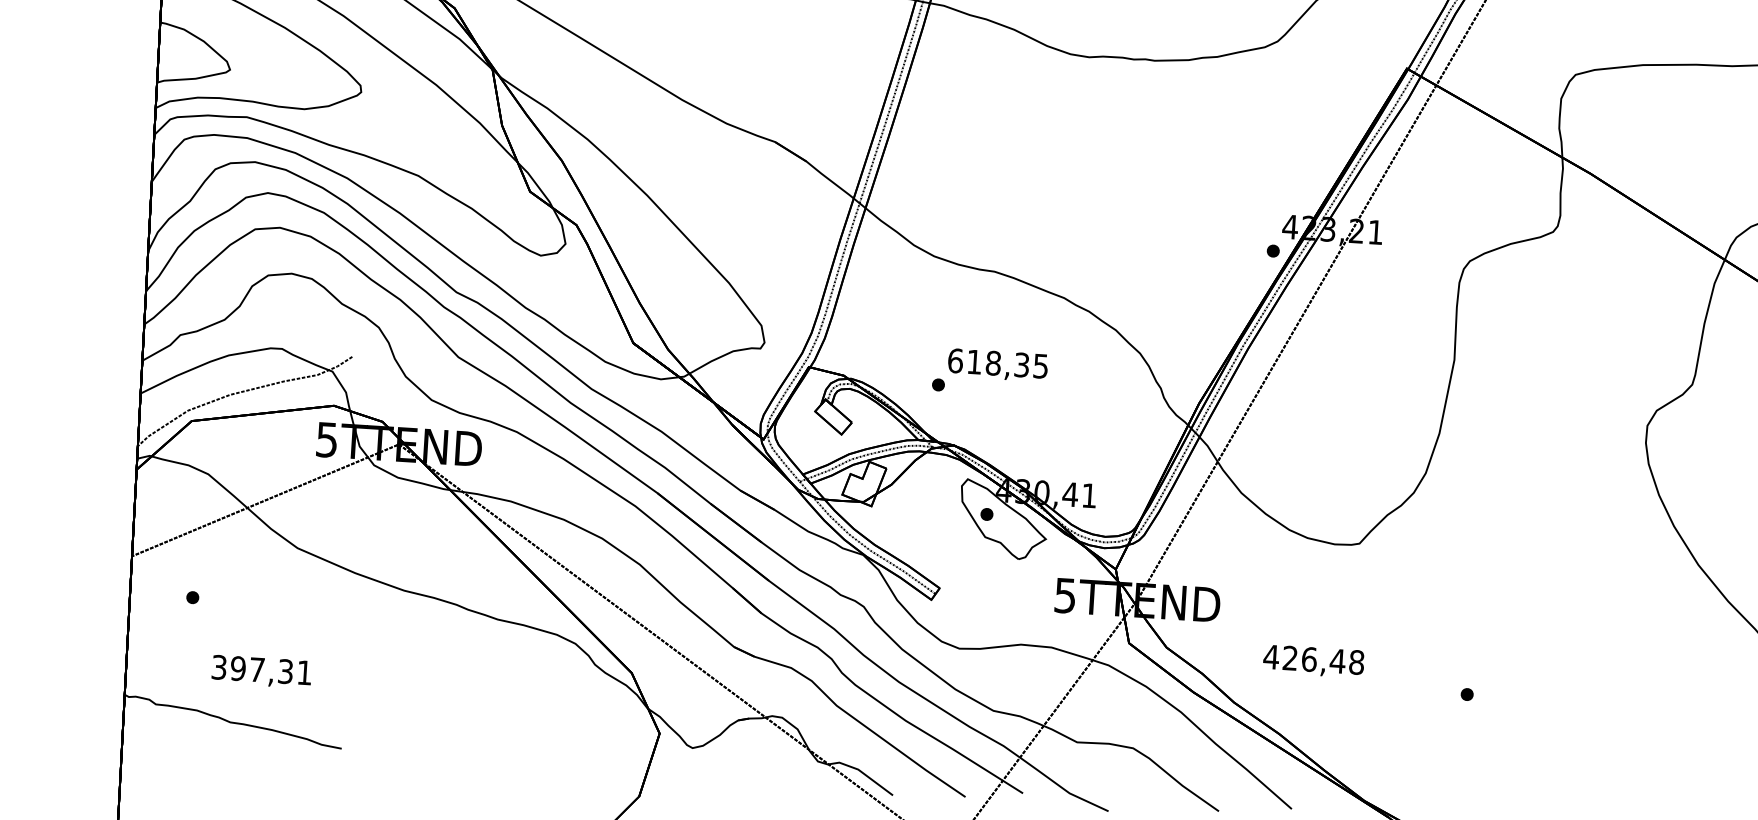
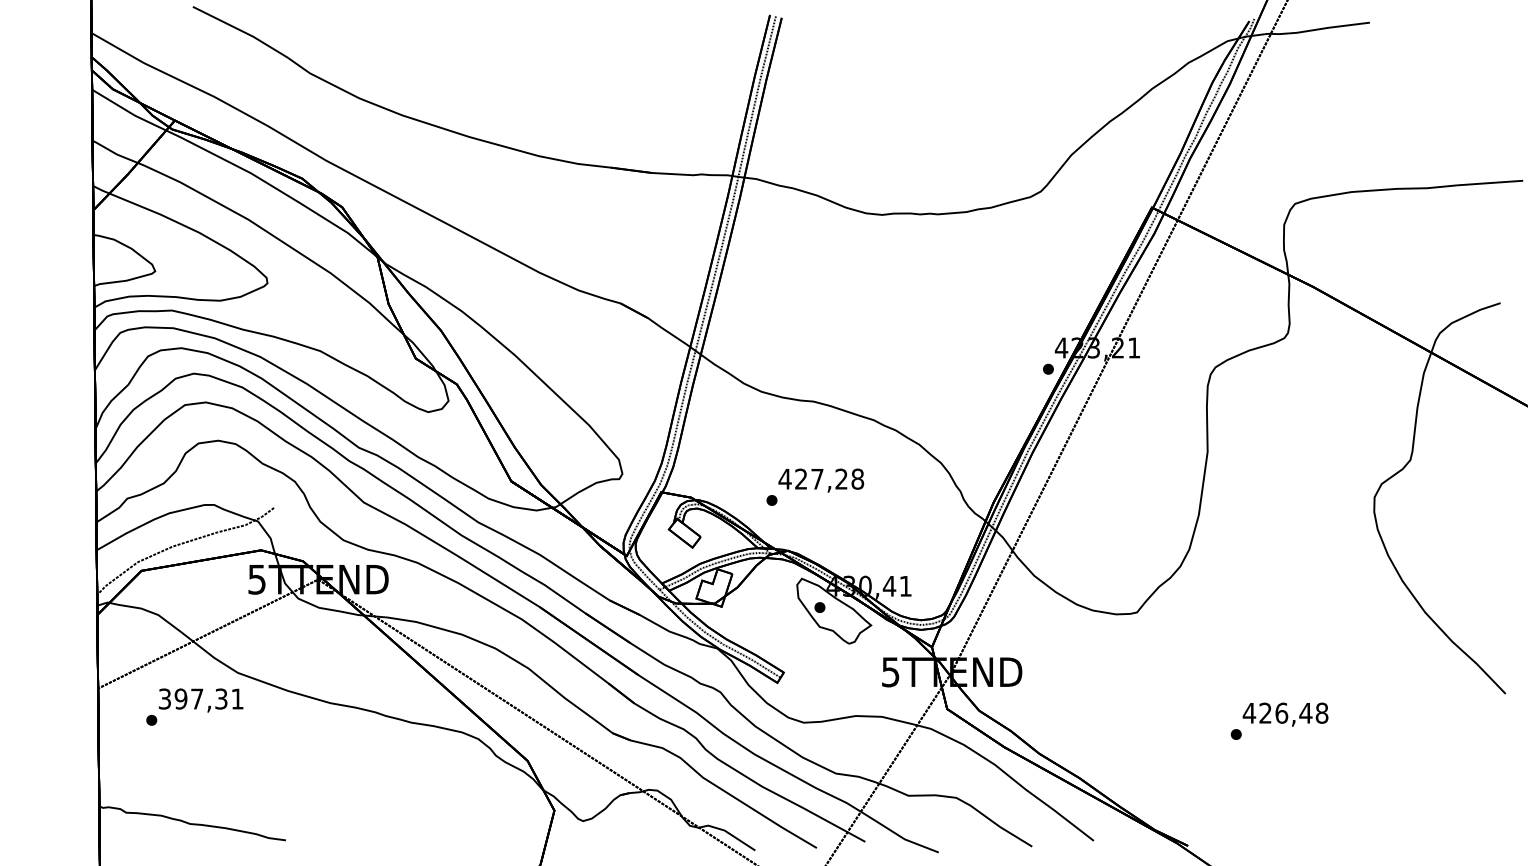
text: (998, 362) -> (821, 478), 618,35 -> 427,28
text: (1313, 661) -> (1285, 714), moved
text: (262, 671) -> (201, 700), moved

